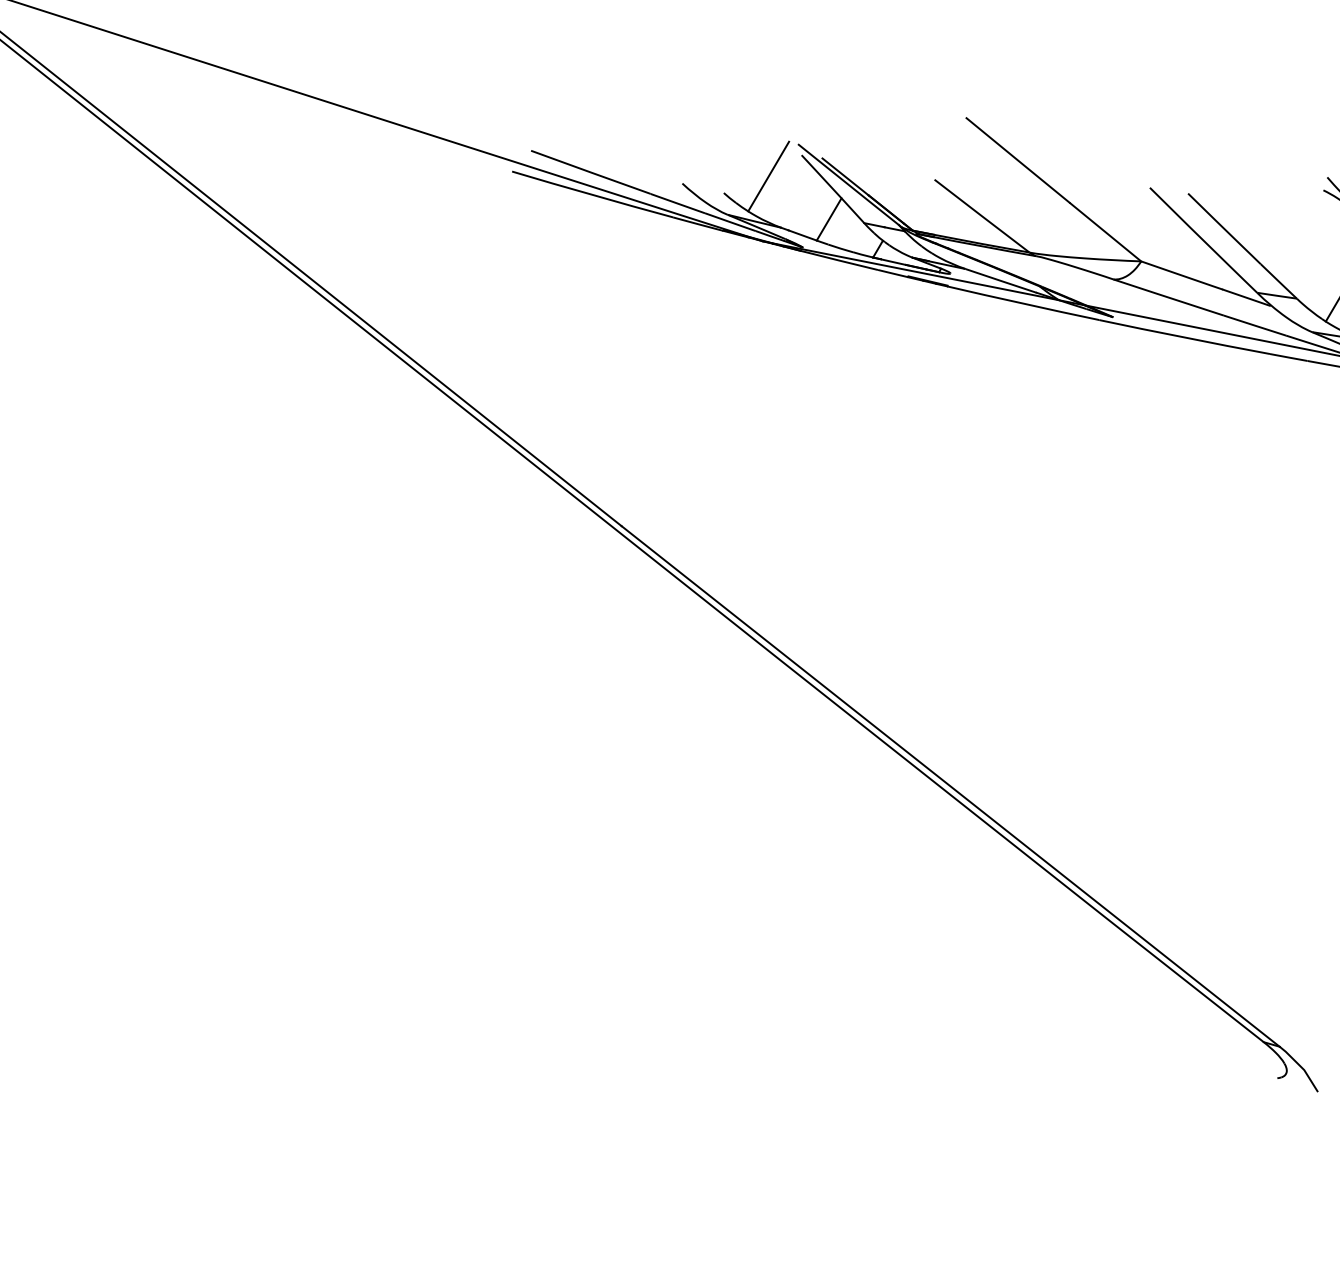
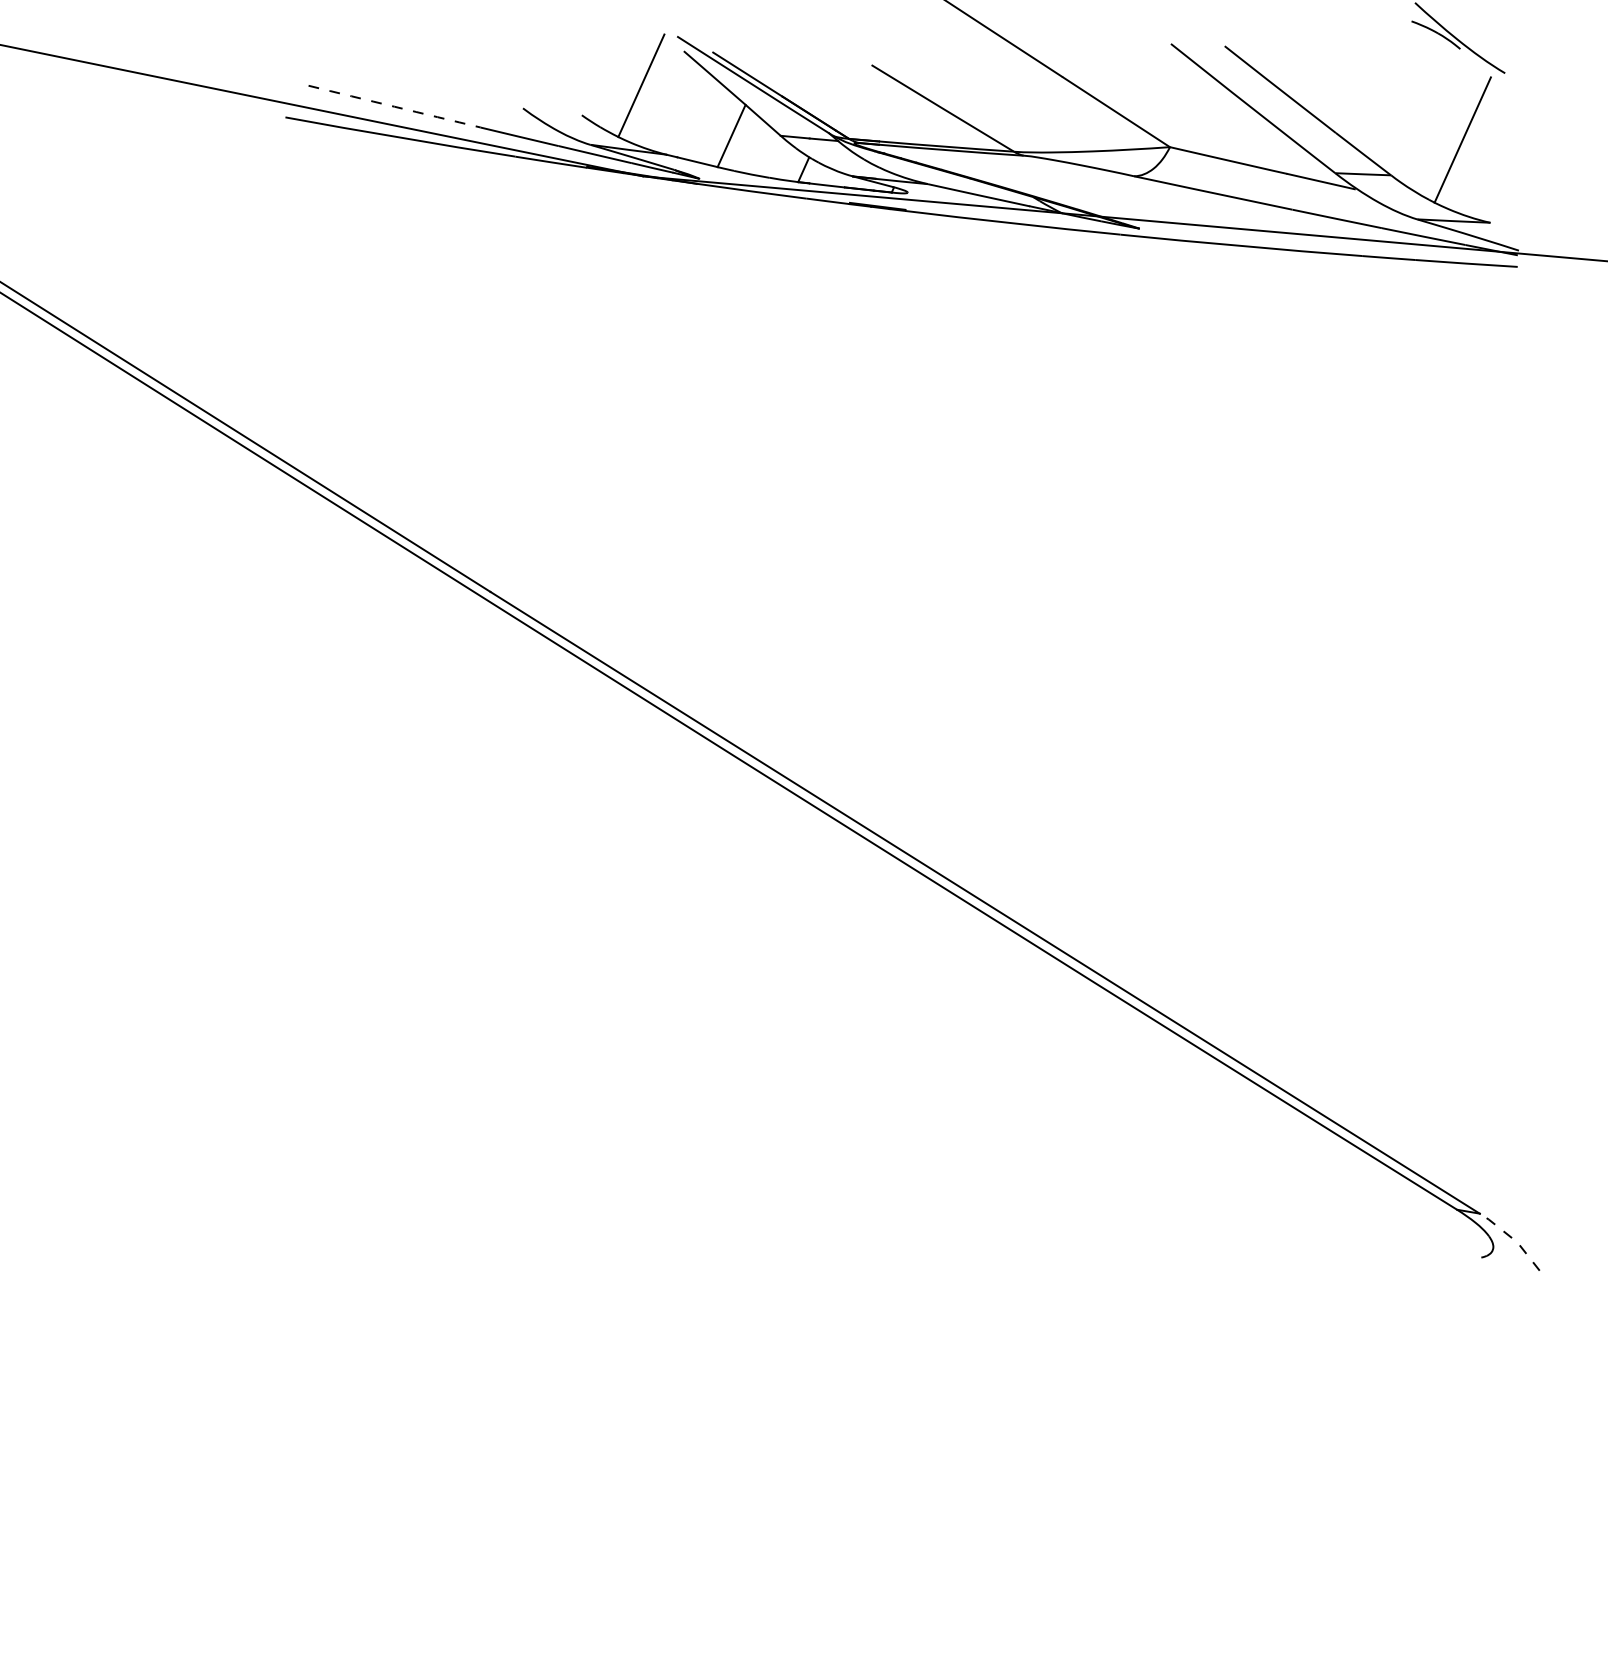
arc: (590, 172) -> (394, 106), solid -> dashed
line: (1300, 1066) -> (1511, 1237), solid -> dashed

